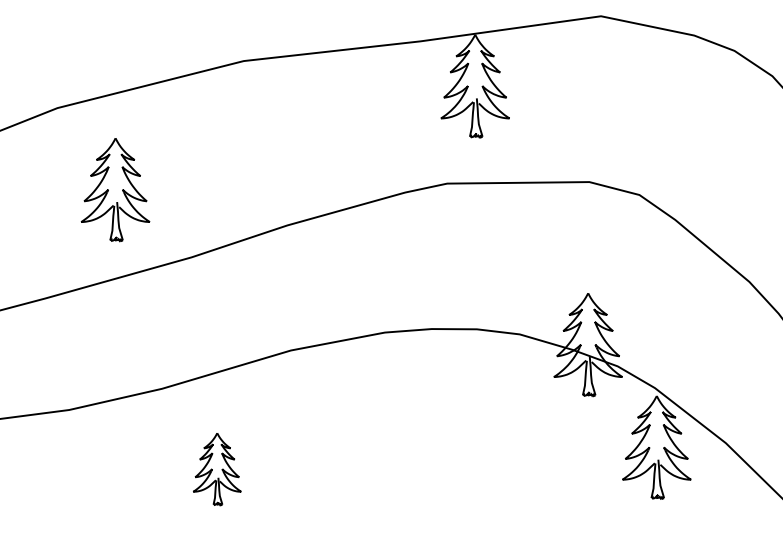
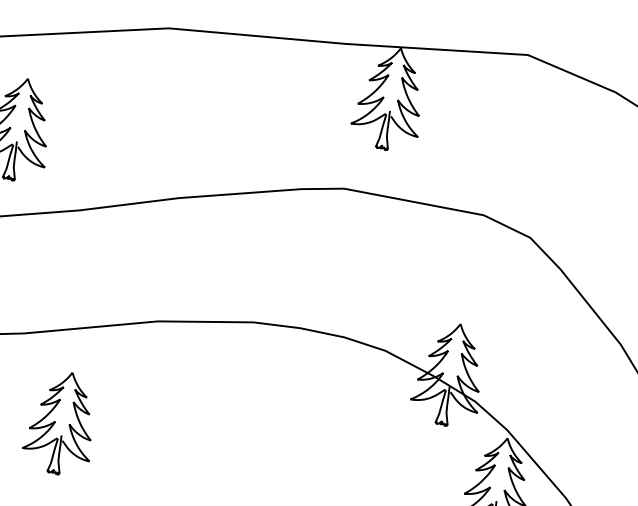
part: (216, 469) -> (61, 423), size x1.43

